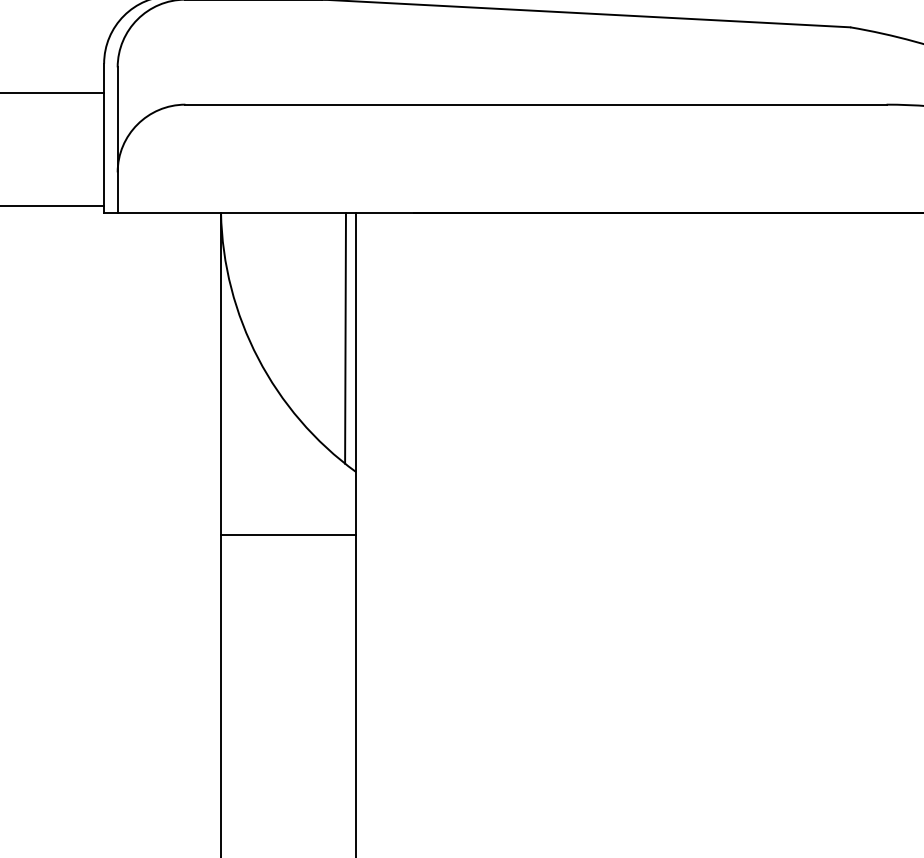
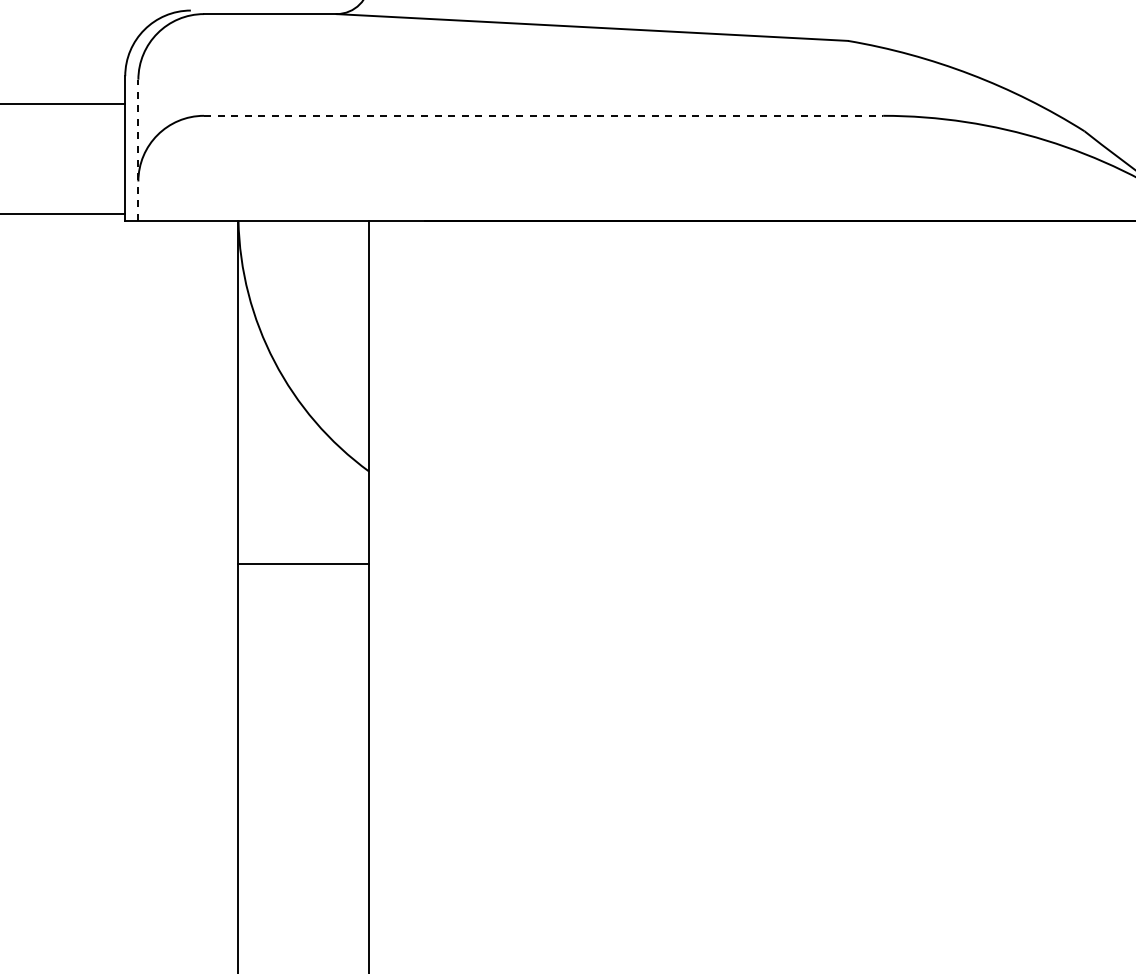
line: (535, 104) -> (543, 115), solid -> dashed
line: (117, 140) -> (138, 150), solid -> dashed
line: (344, 337) -> (358, 341), removed
line: (288, 534) -> (303, 563), moved

